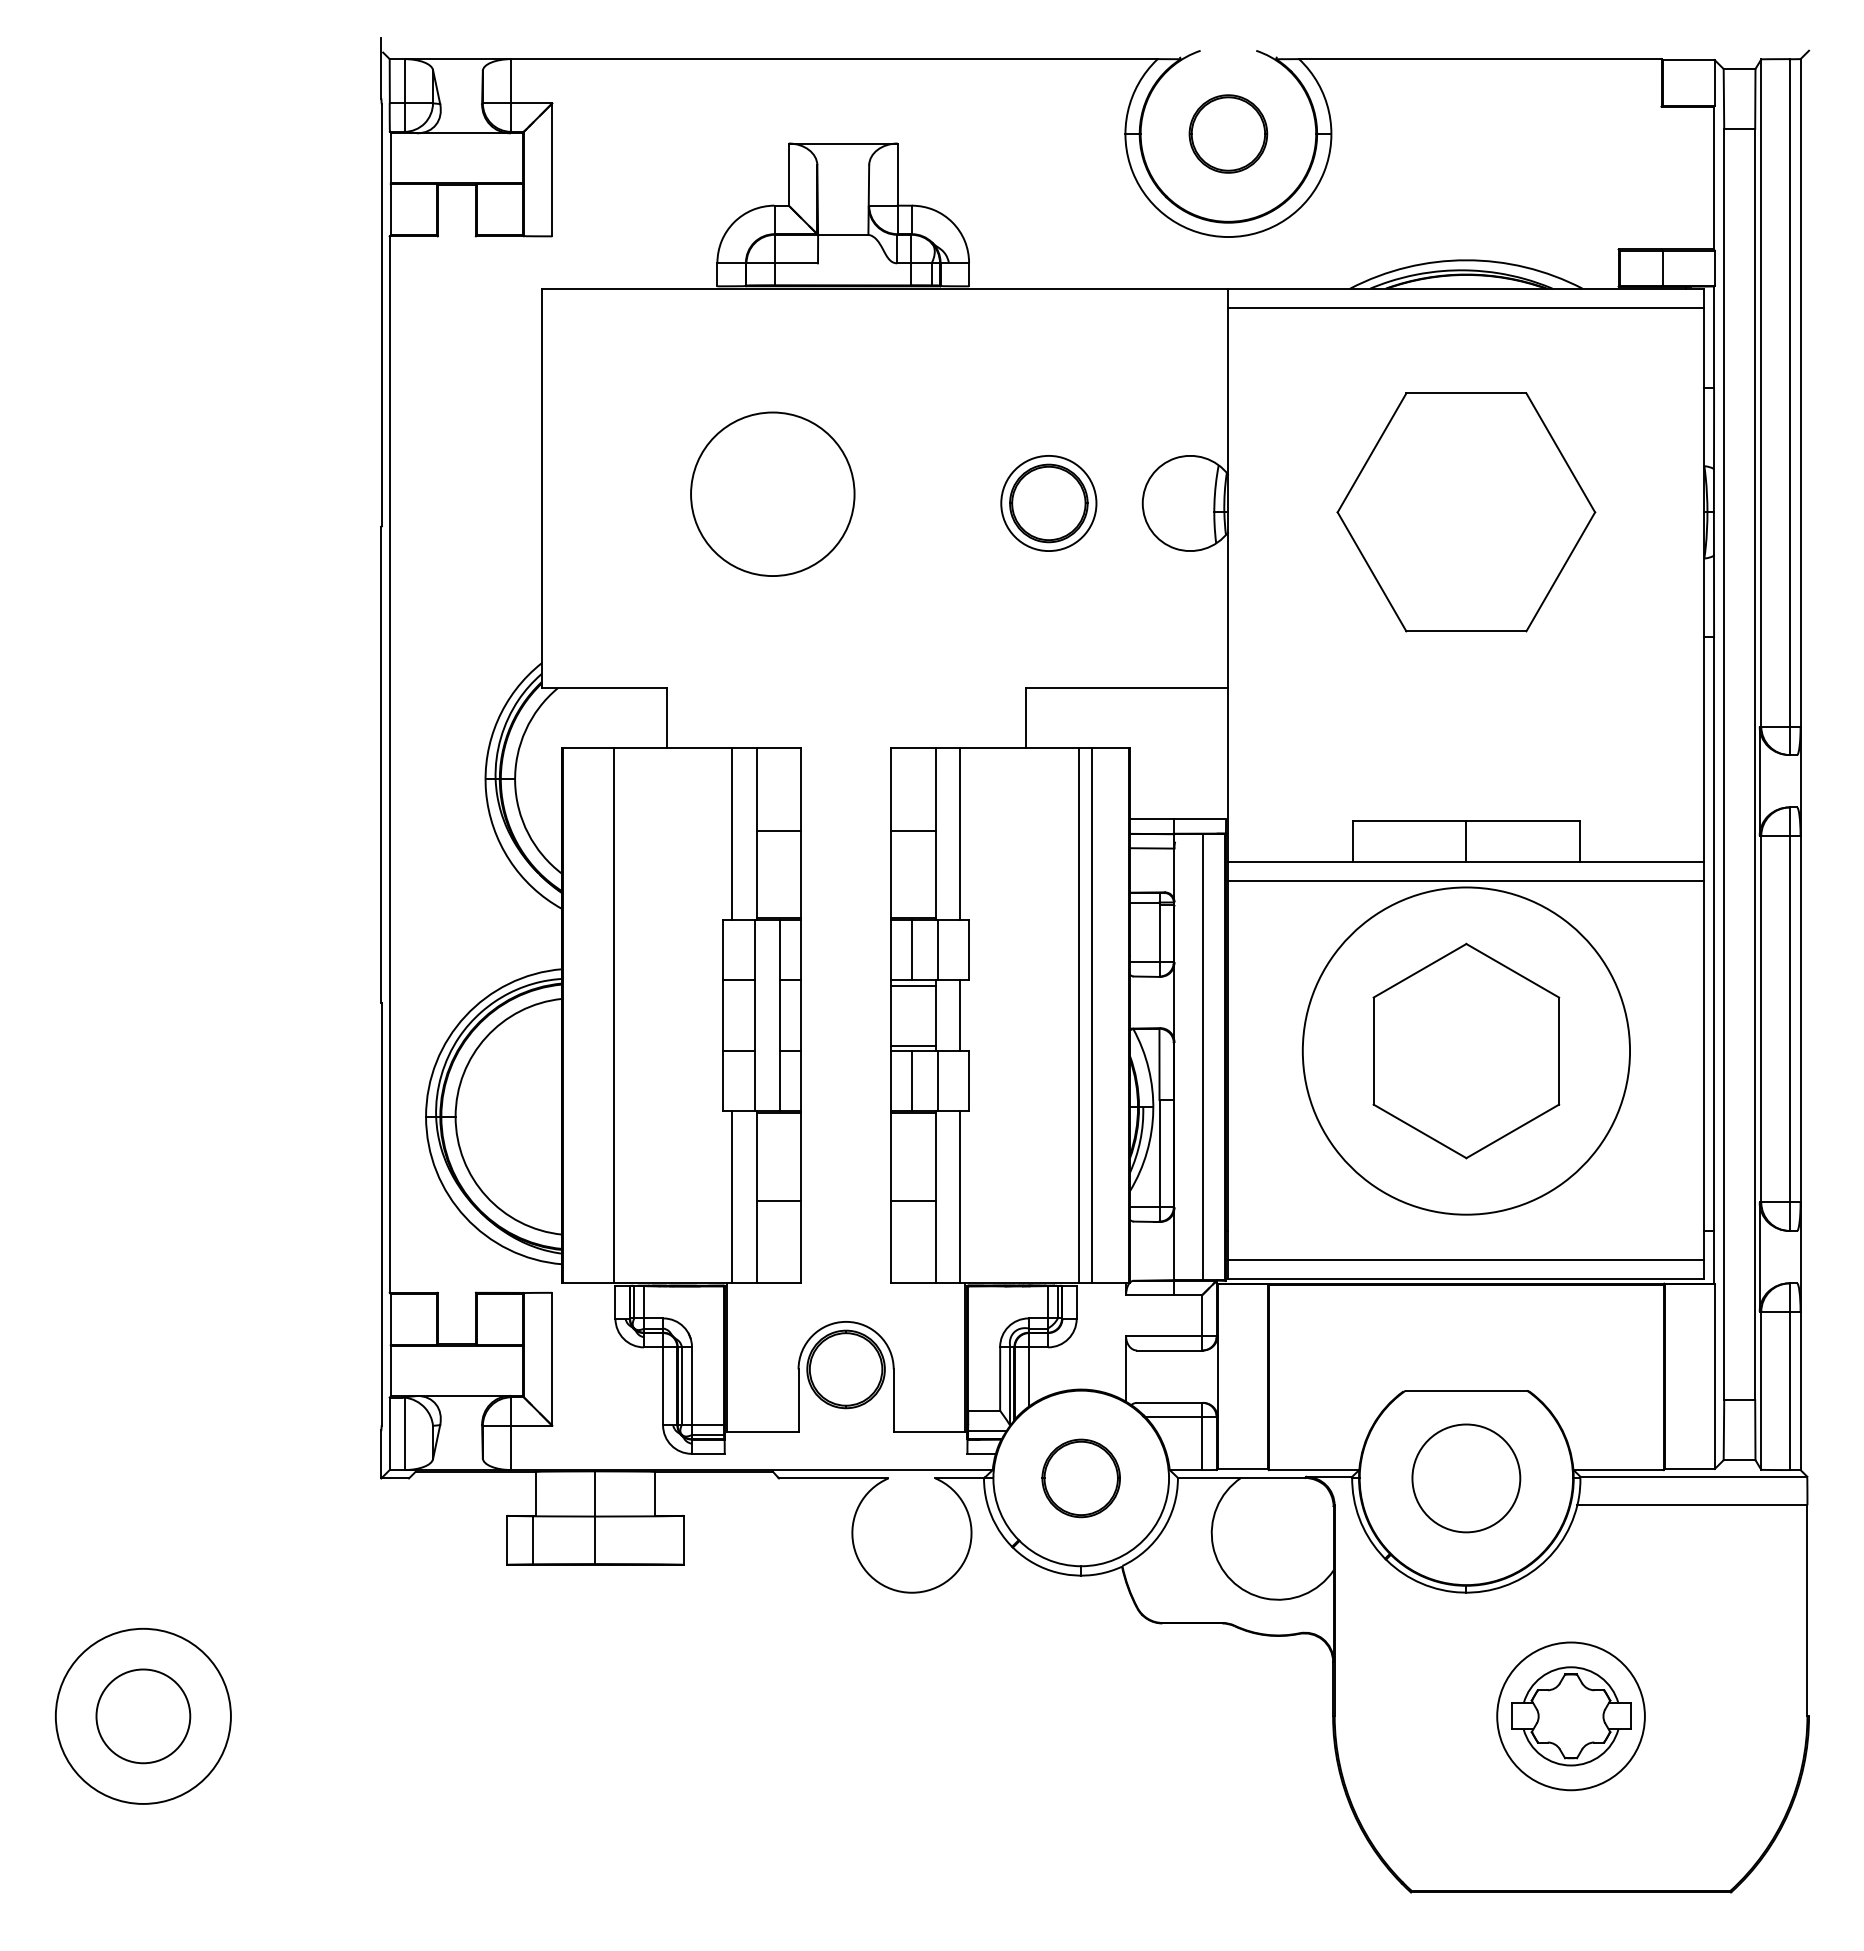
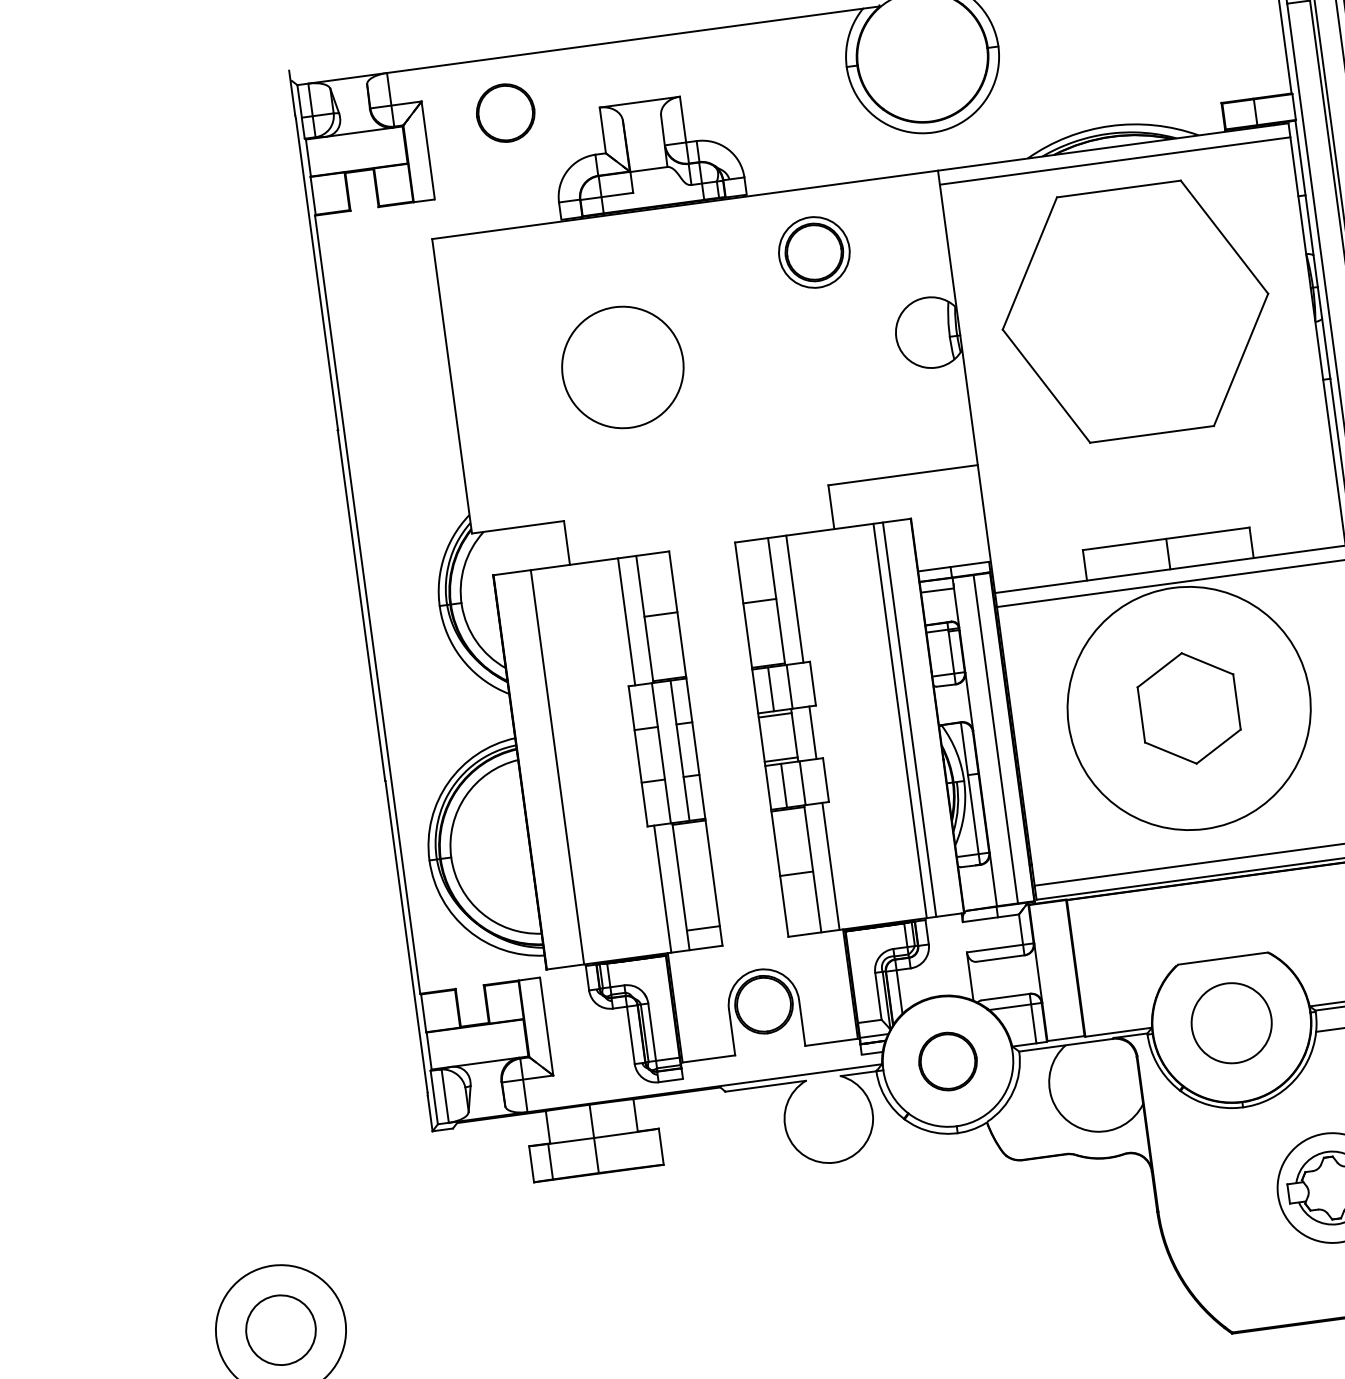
part: (1228, 133) -> (505, 112), moved
part: (1048, 503) -> (814, 252), moved
part: (1466, 512) -> (1135, 311), size x1.4
part: (1466, 1050) -> (1189, 708), size x0.7
line: (778, 1200) -> (702, 928), moved

